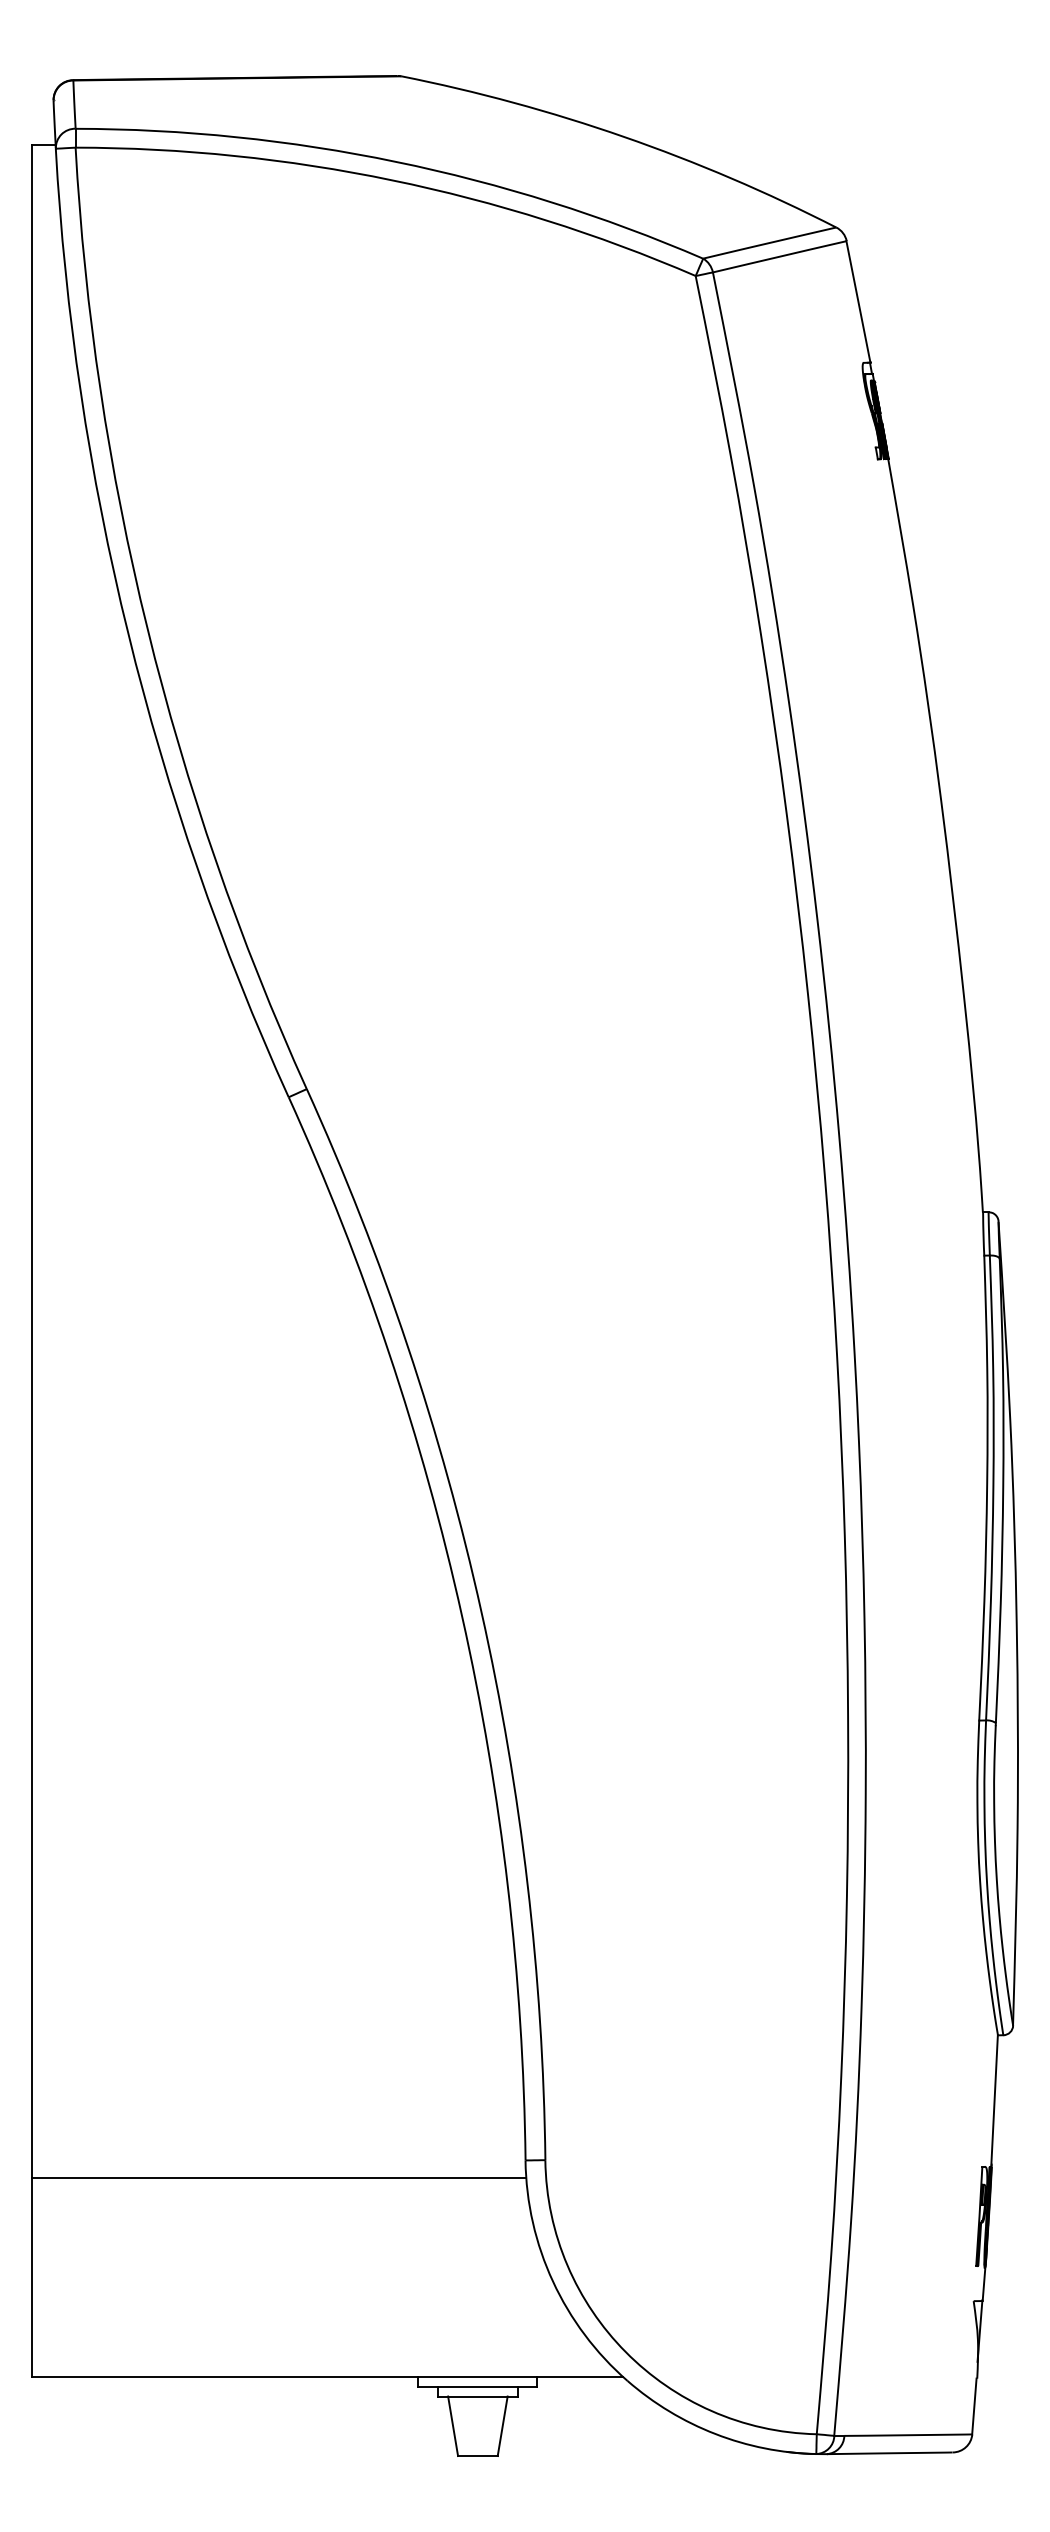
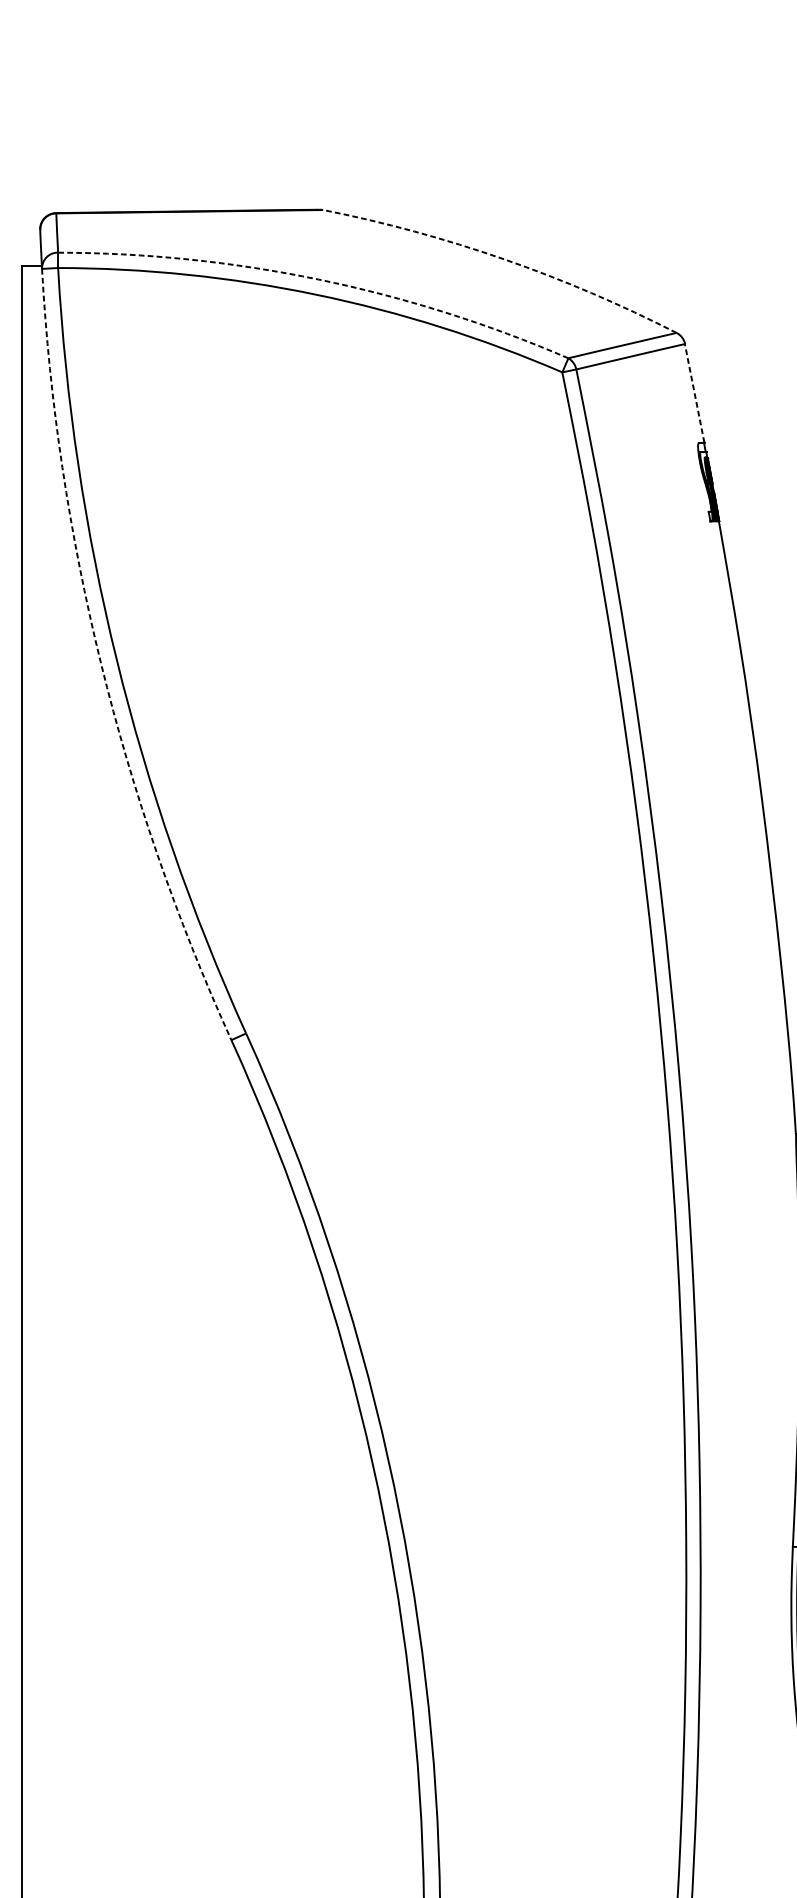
arc: (624, 136) -> (504, 258), solid -> dashed
arc: (396, 161) -> (319, 279), solid -> dashed
line: (858, 301) -> (694, 393), solid -> dashed
arc: (128, 633) -> (101, 663), solid -> dashed

